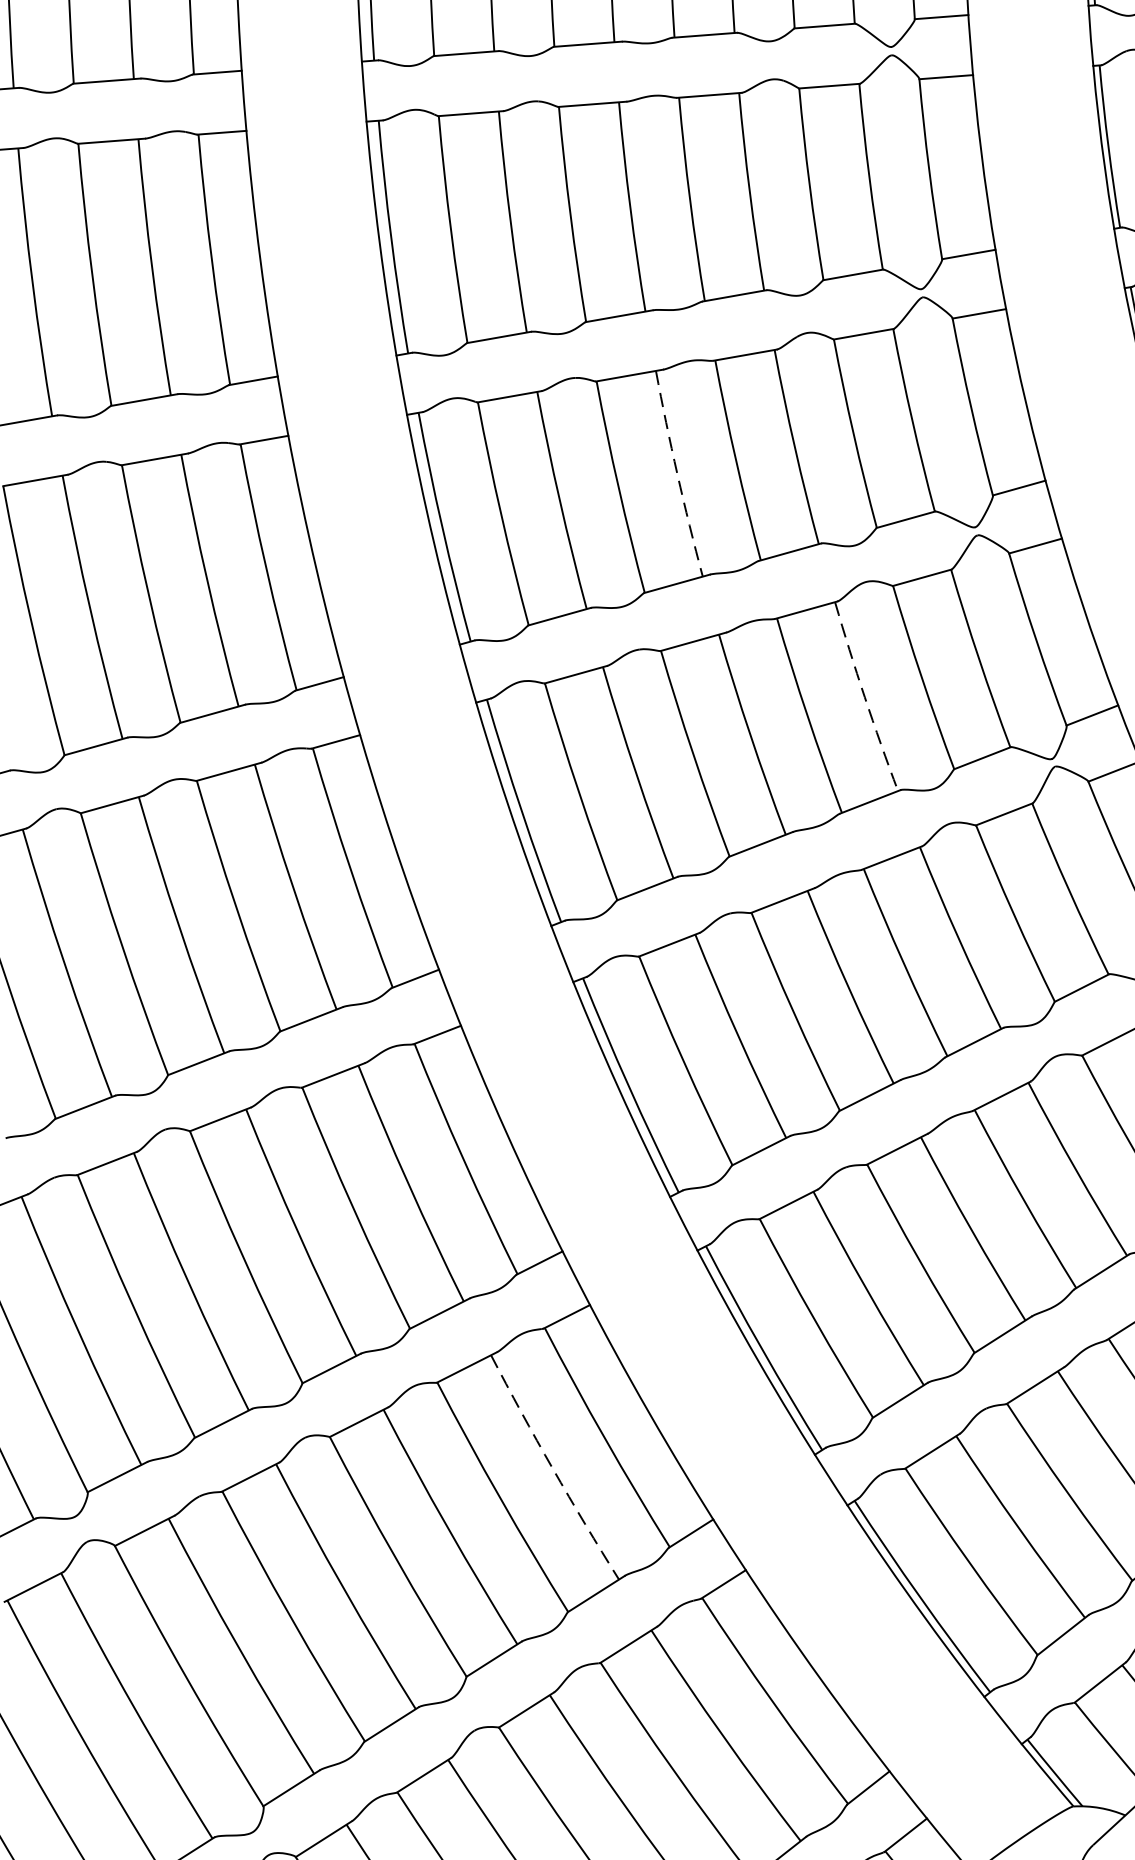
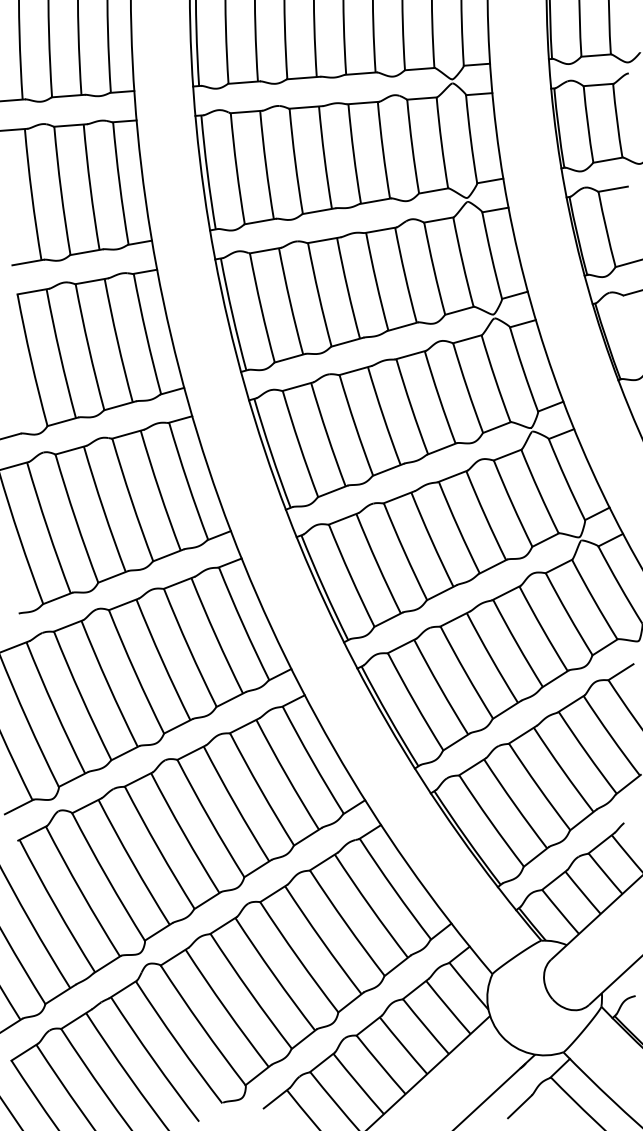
arc: (677, 474) -> (347, 288), dashed -> solid
arc: (865, 696) -> (439, 397), dashed -> solid
arc: (552, 1468) -> (286, 775), dashed -> solid

